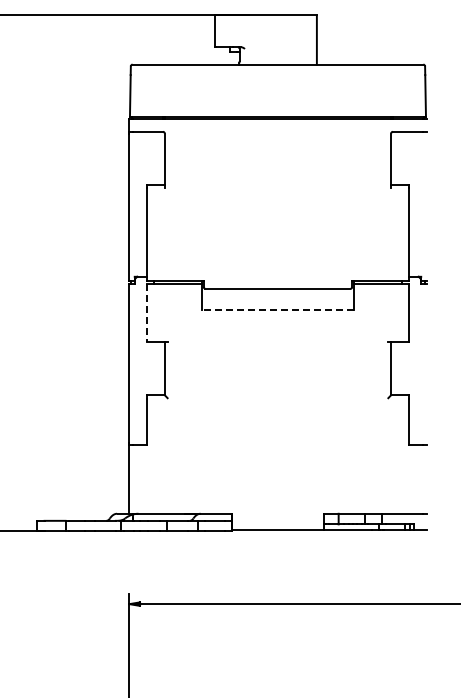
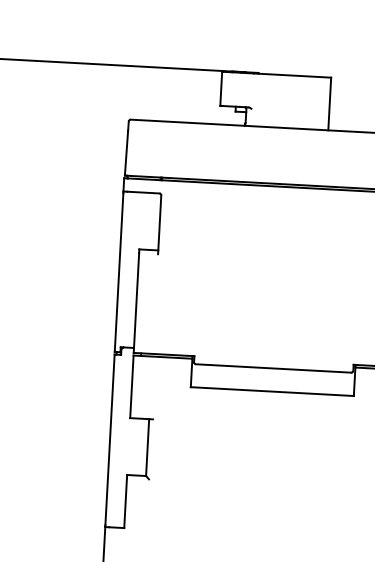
line: (277, 310) -> (271, 391), dashed -> solid
line: (147, 313) -> (132, 387), dashed -> solid

